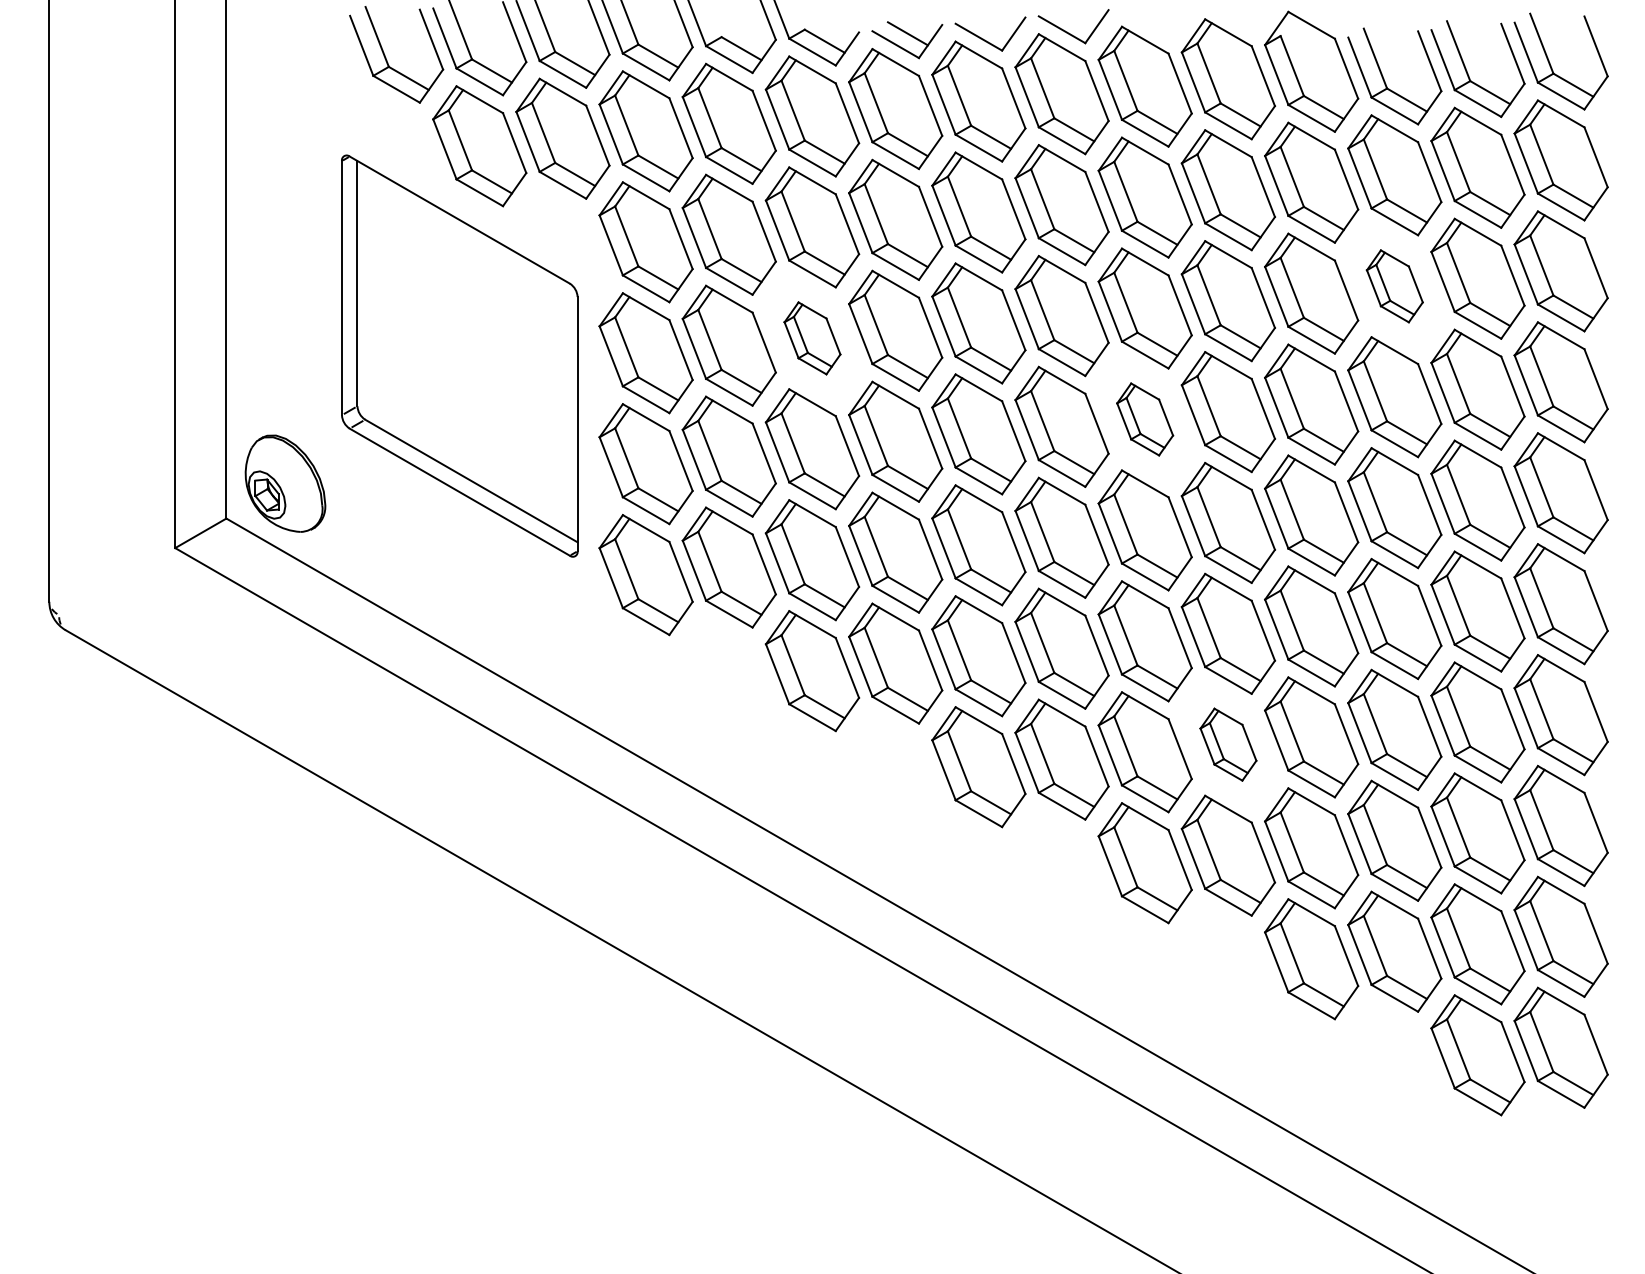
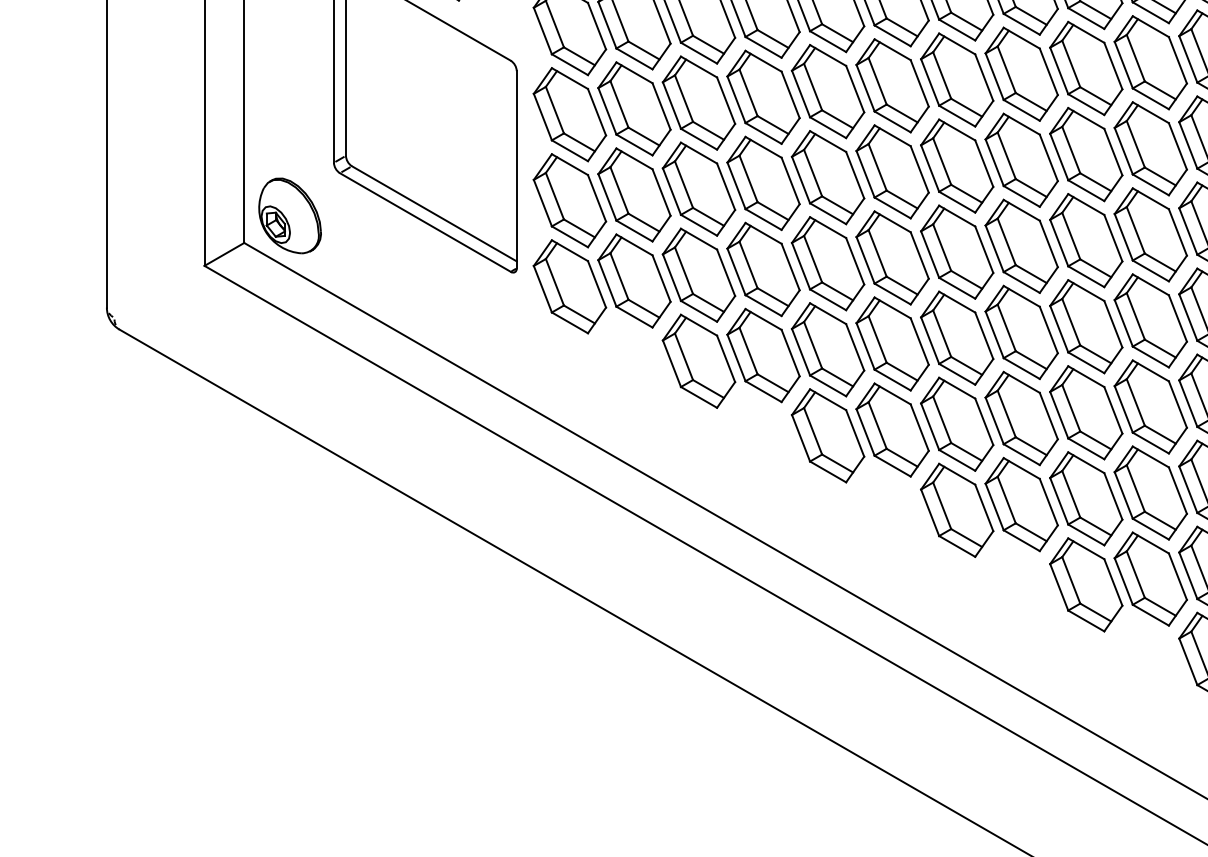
part: (1394, 286) -> (1150, 62), size x1.67
part: (812, 338) -> (699, 103), size x1.67
part: (1144, 419) -> (956, 166), size x1.67
part: (1228, 744) -> (1021, 418), size x1.67

